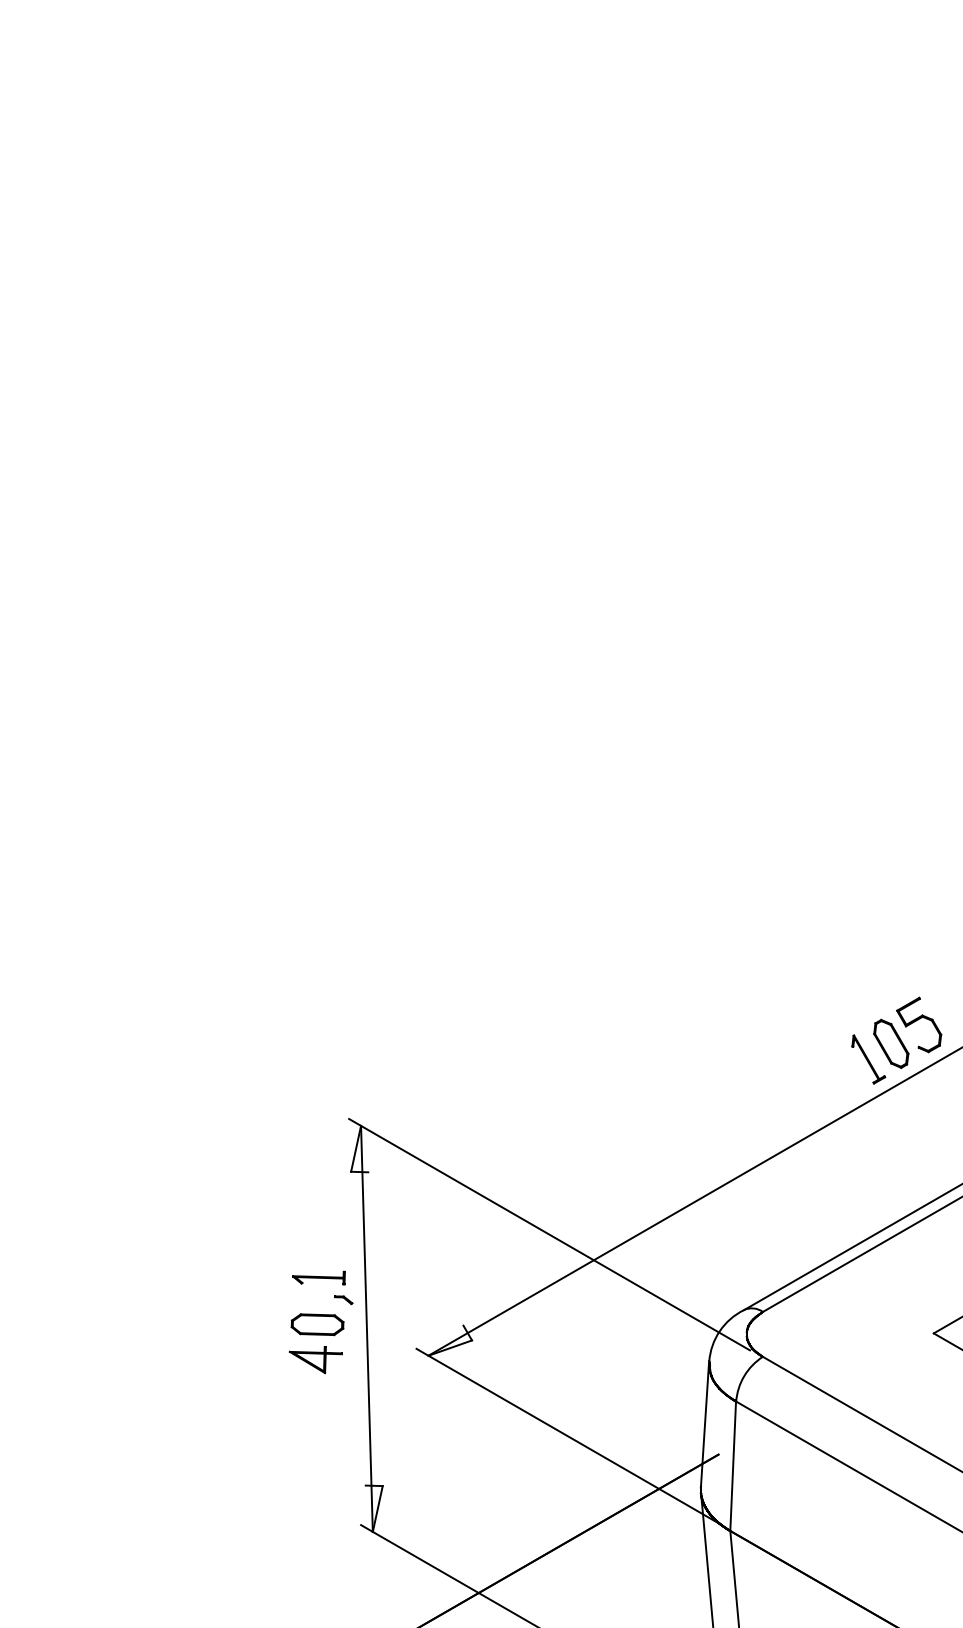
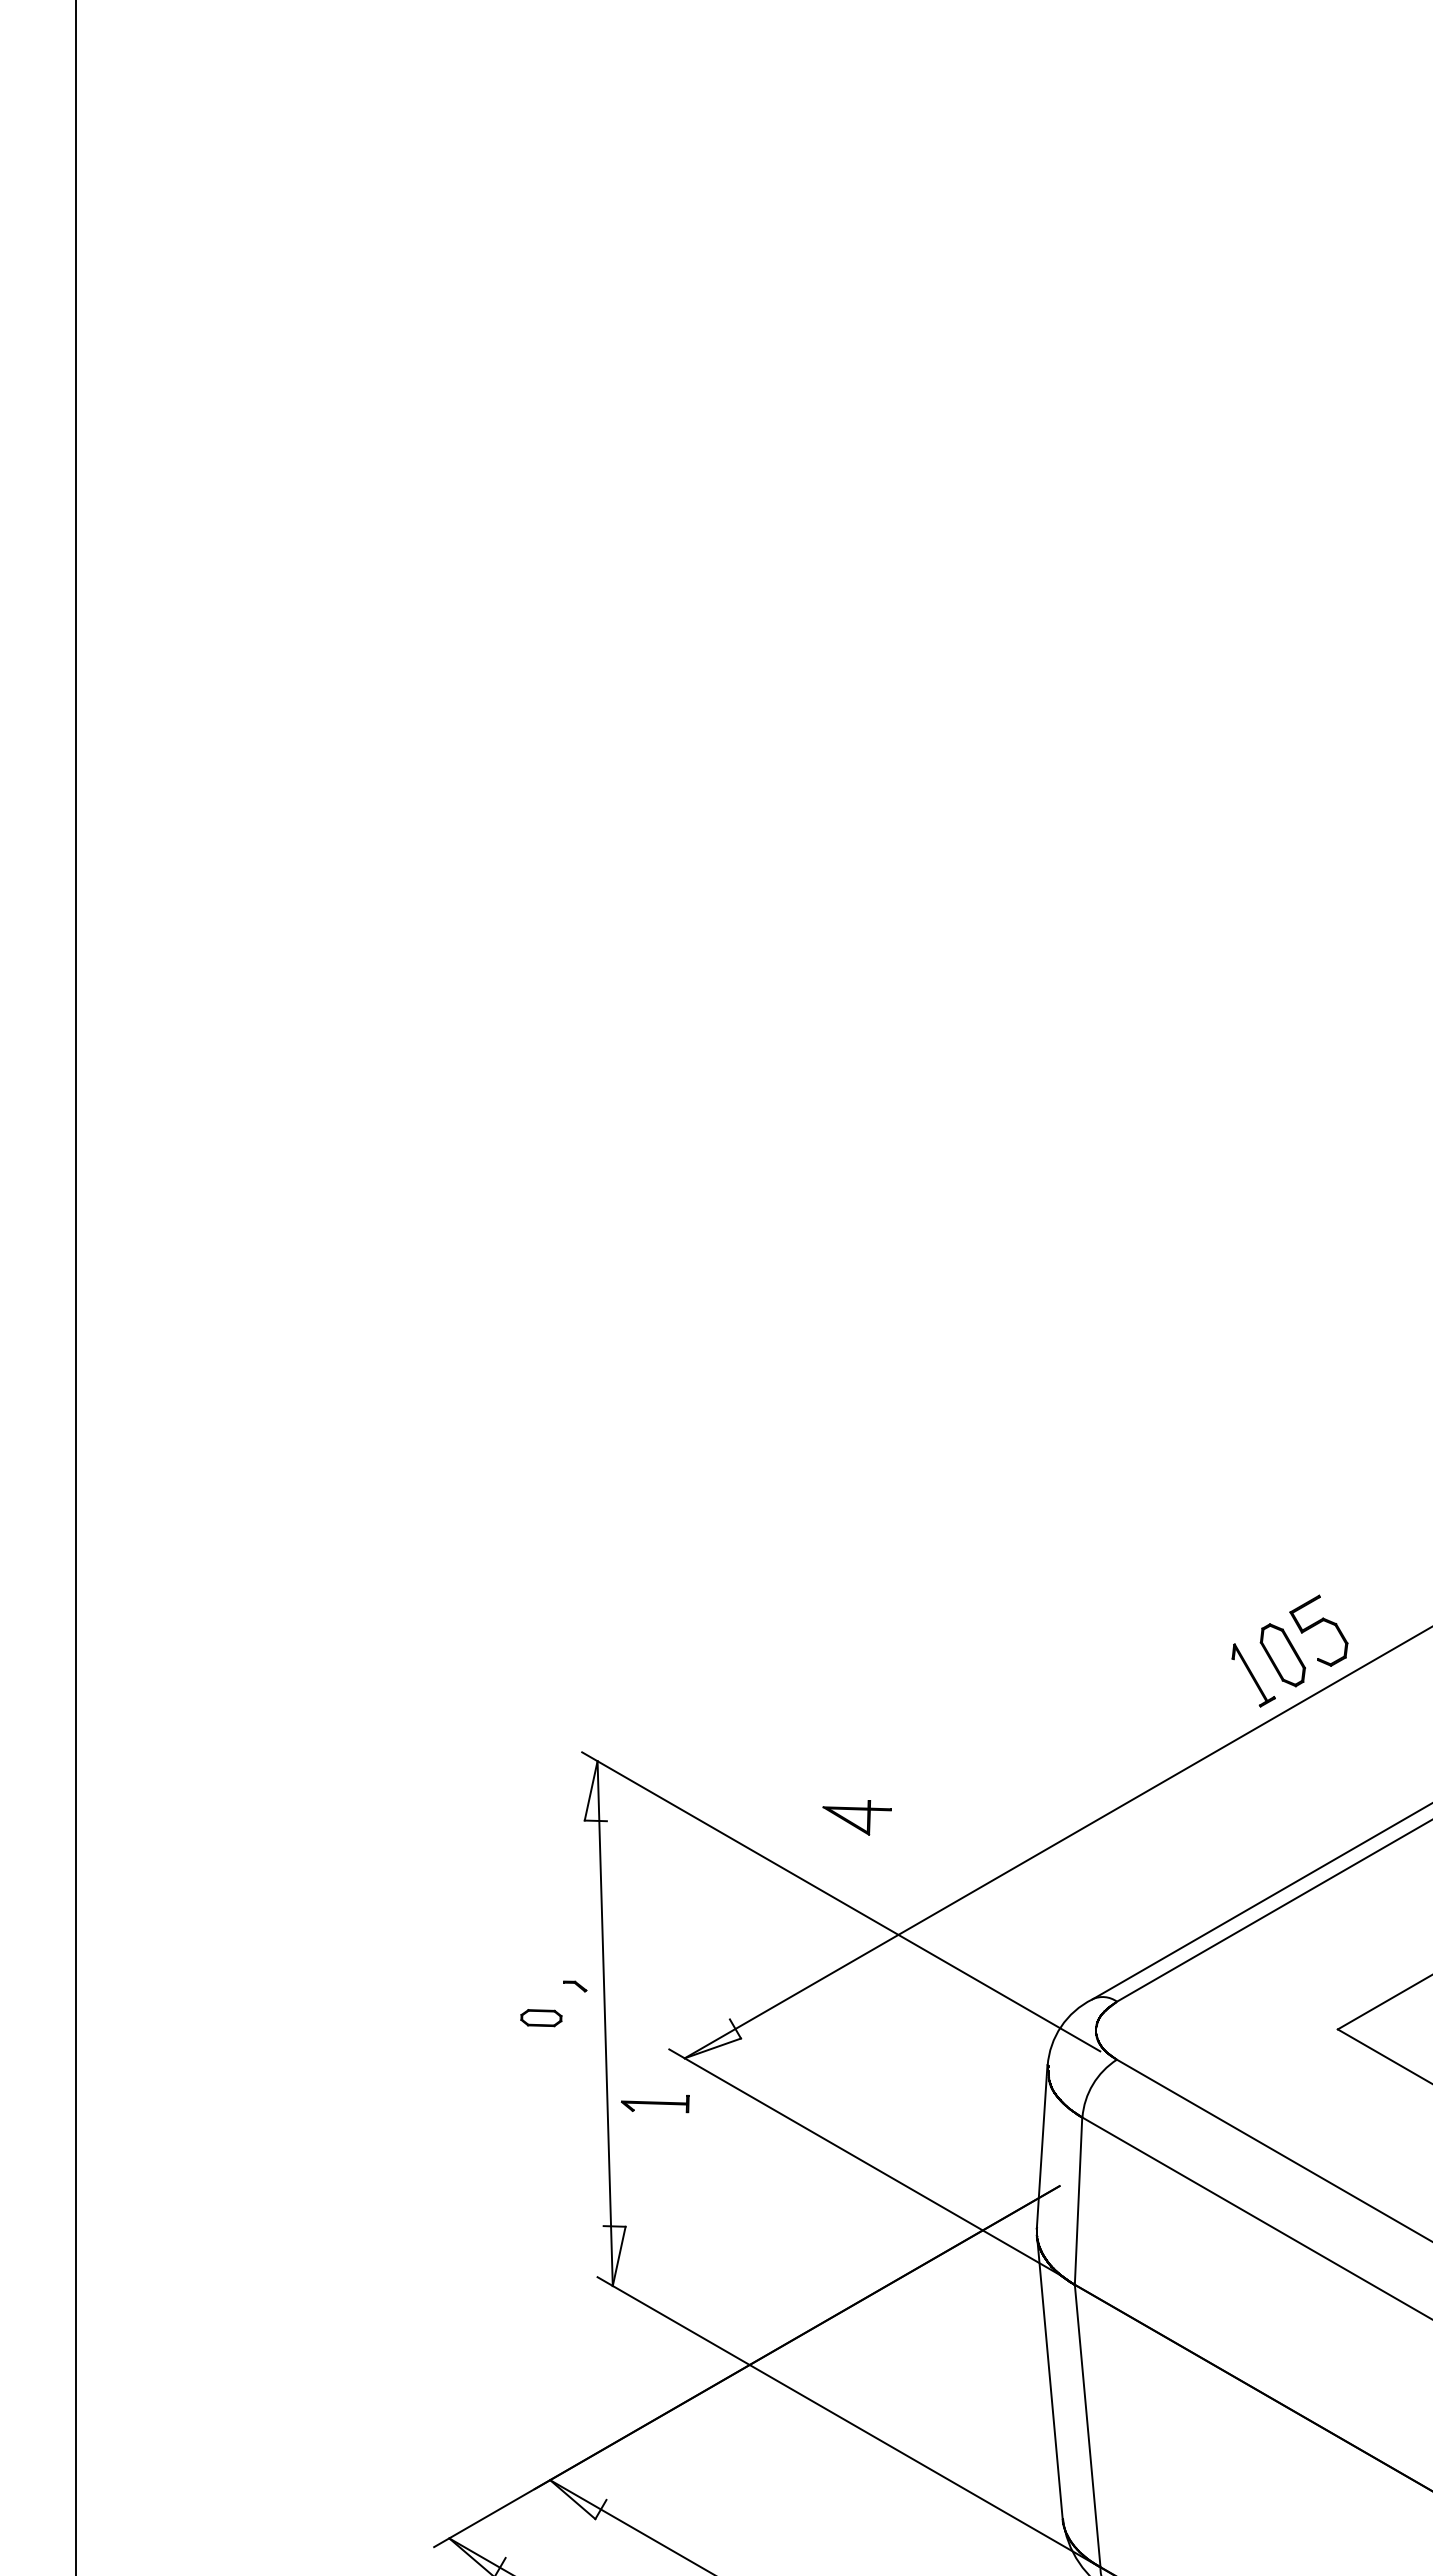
part: (318, 1278) -> (654, 2104), moved
part: (317, 1324) -> (541, 2017), size x0.6
part: (315, 1359) -> (856, 1817), moved

